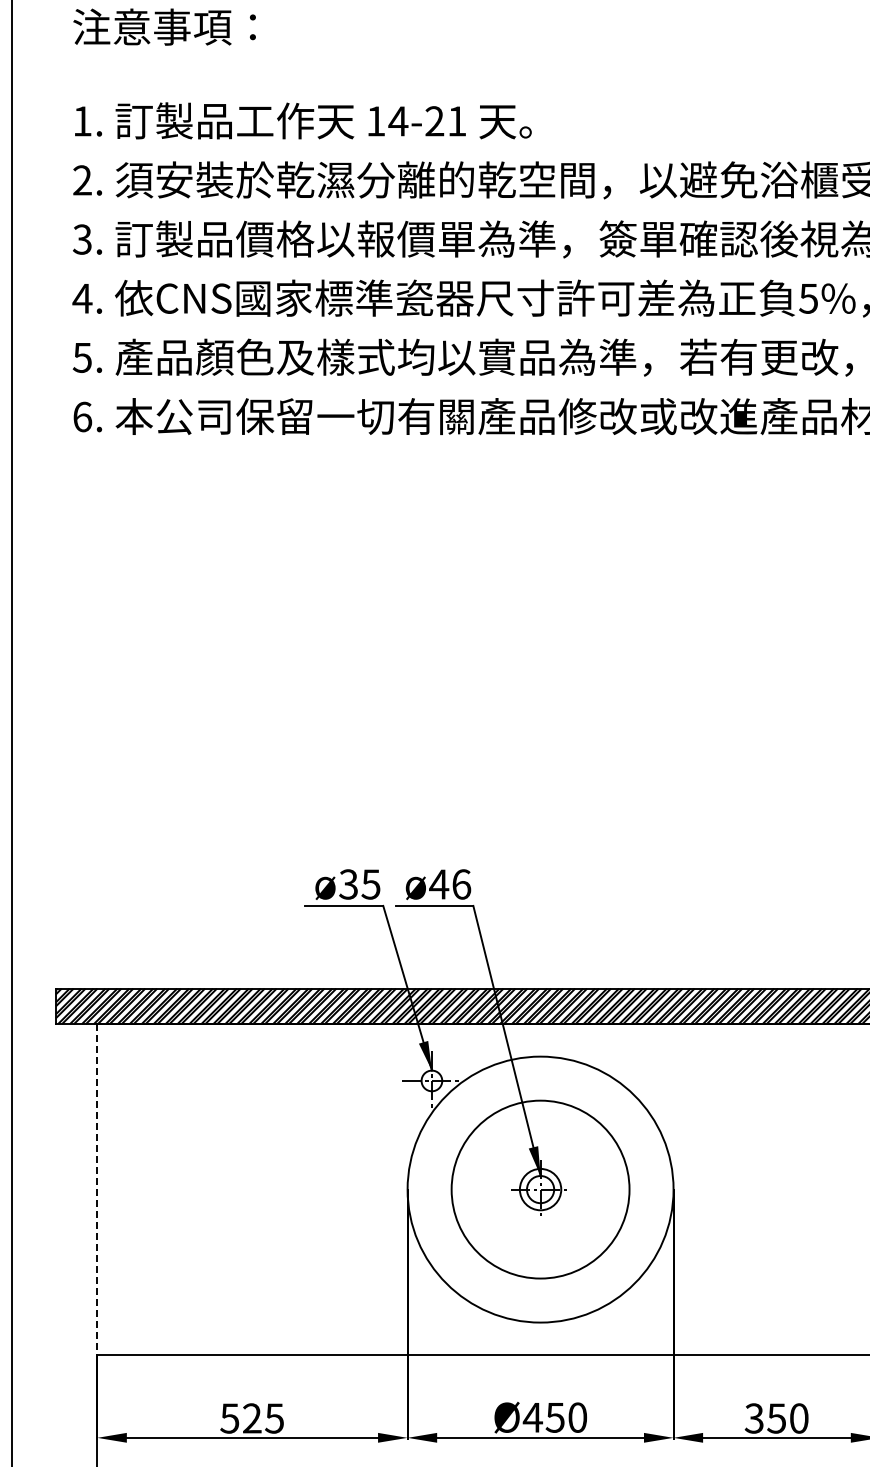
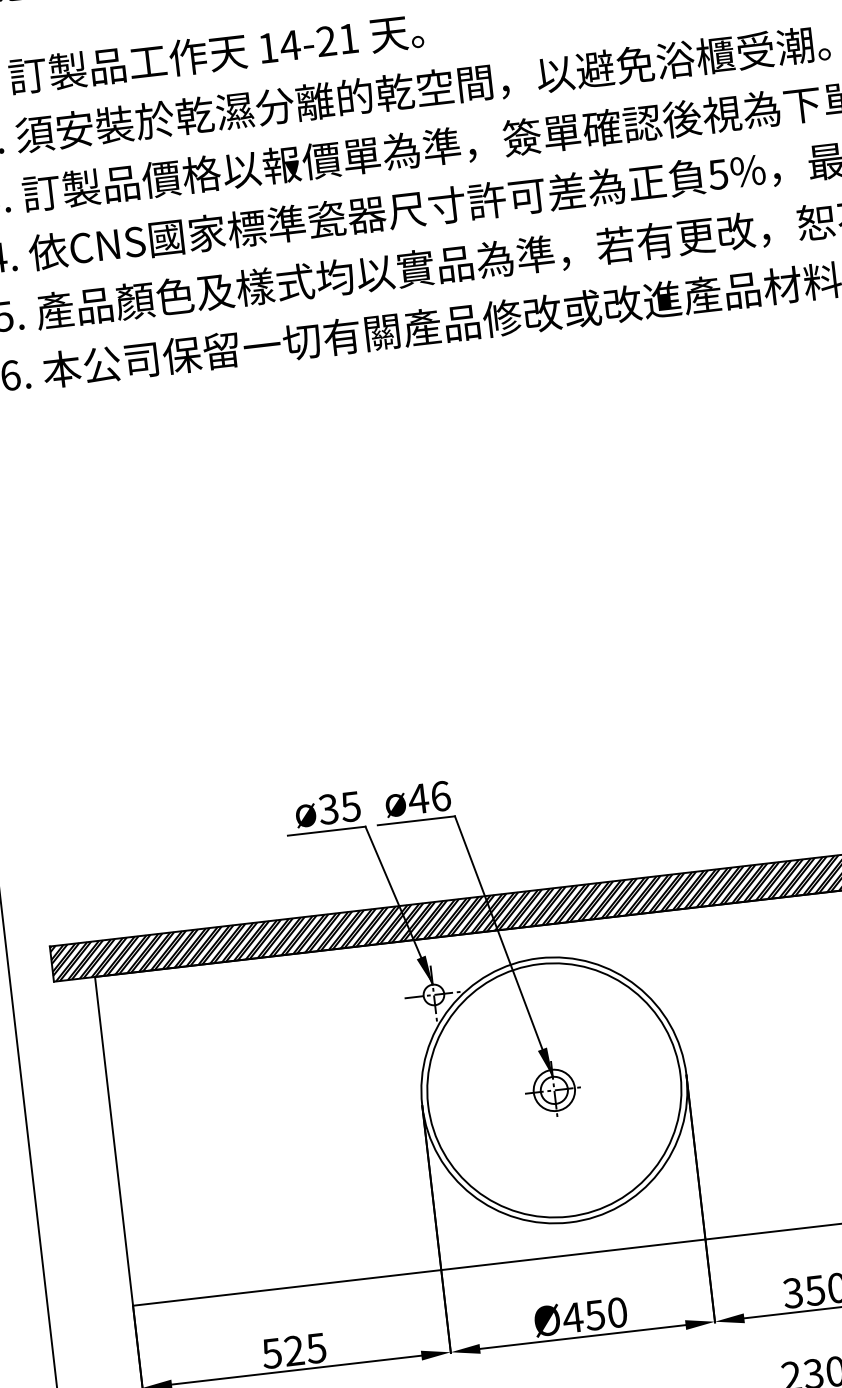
circle: (540, 1189) -> (554, 1090), size x1.43
line: (97, 1190) -> (114, 1142), dashed -> solid

